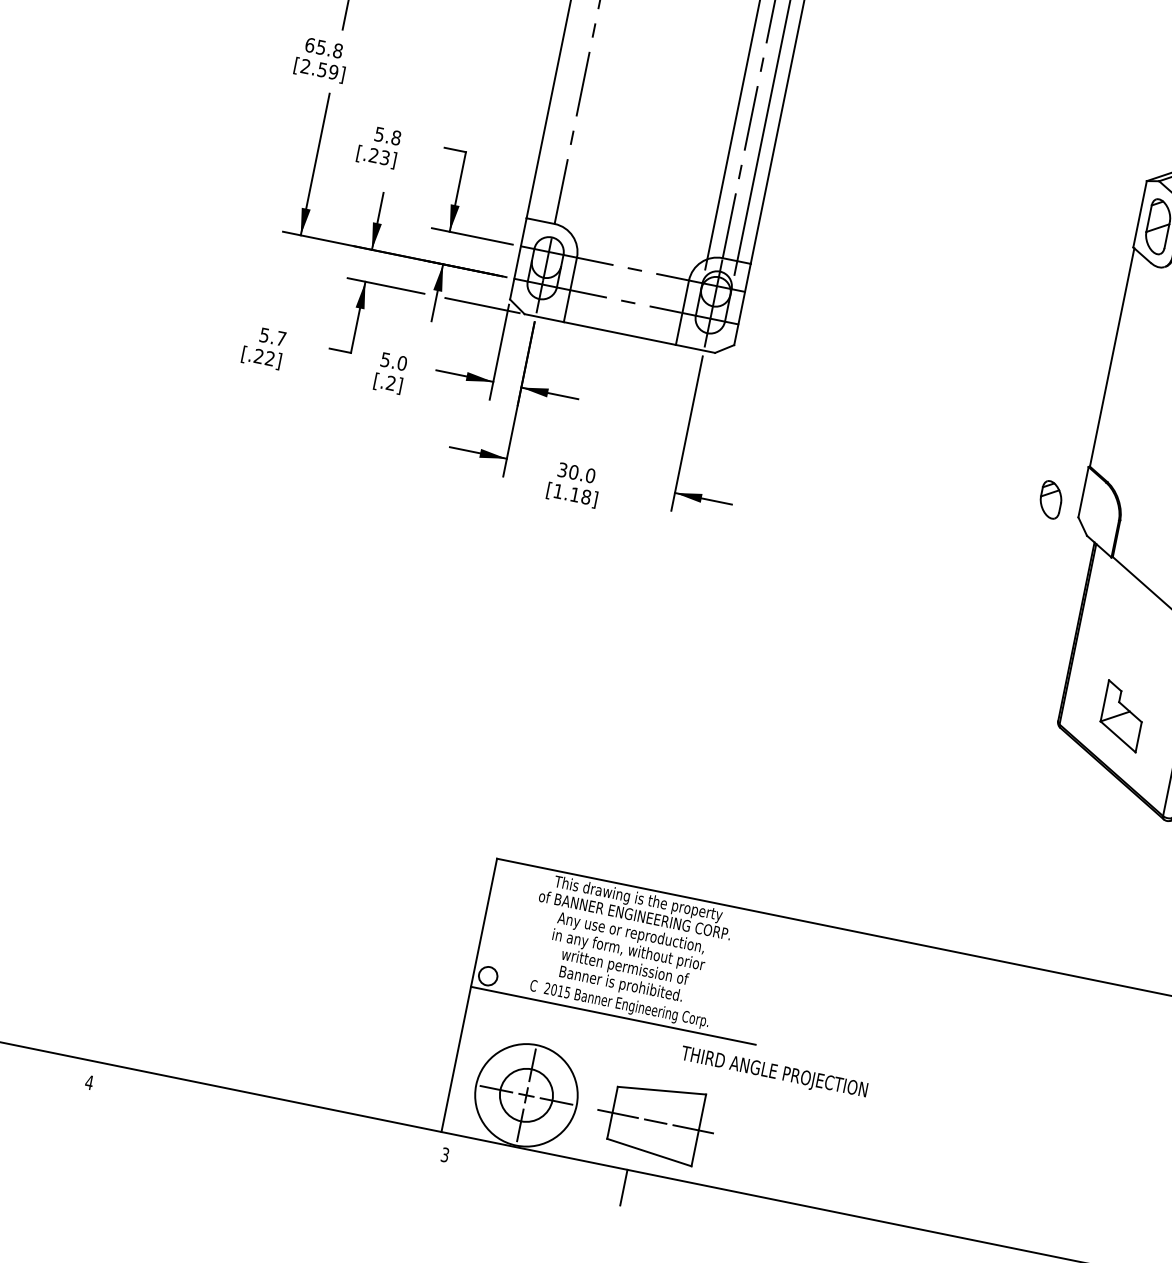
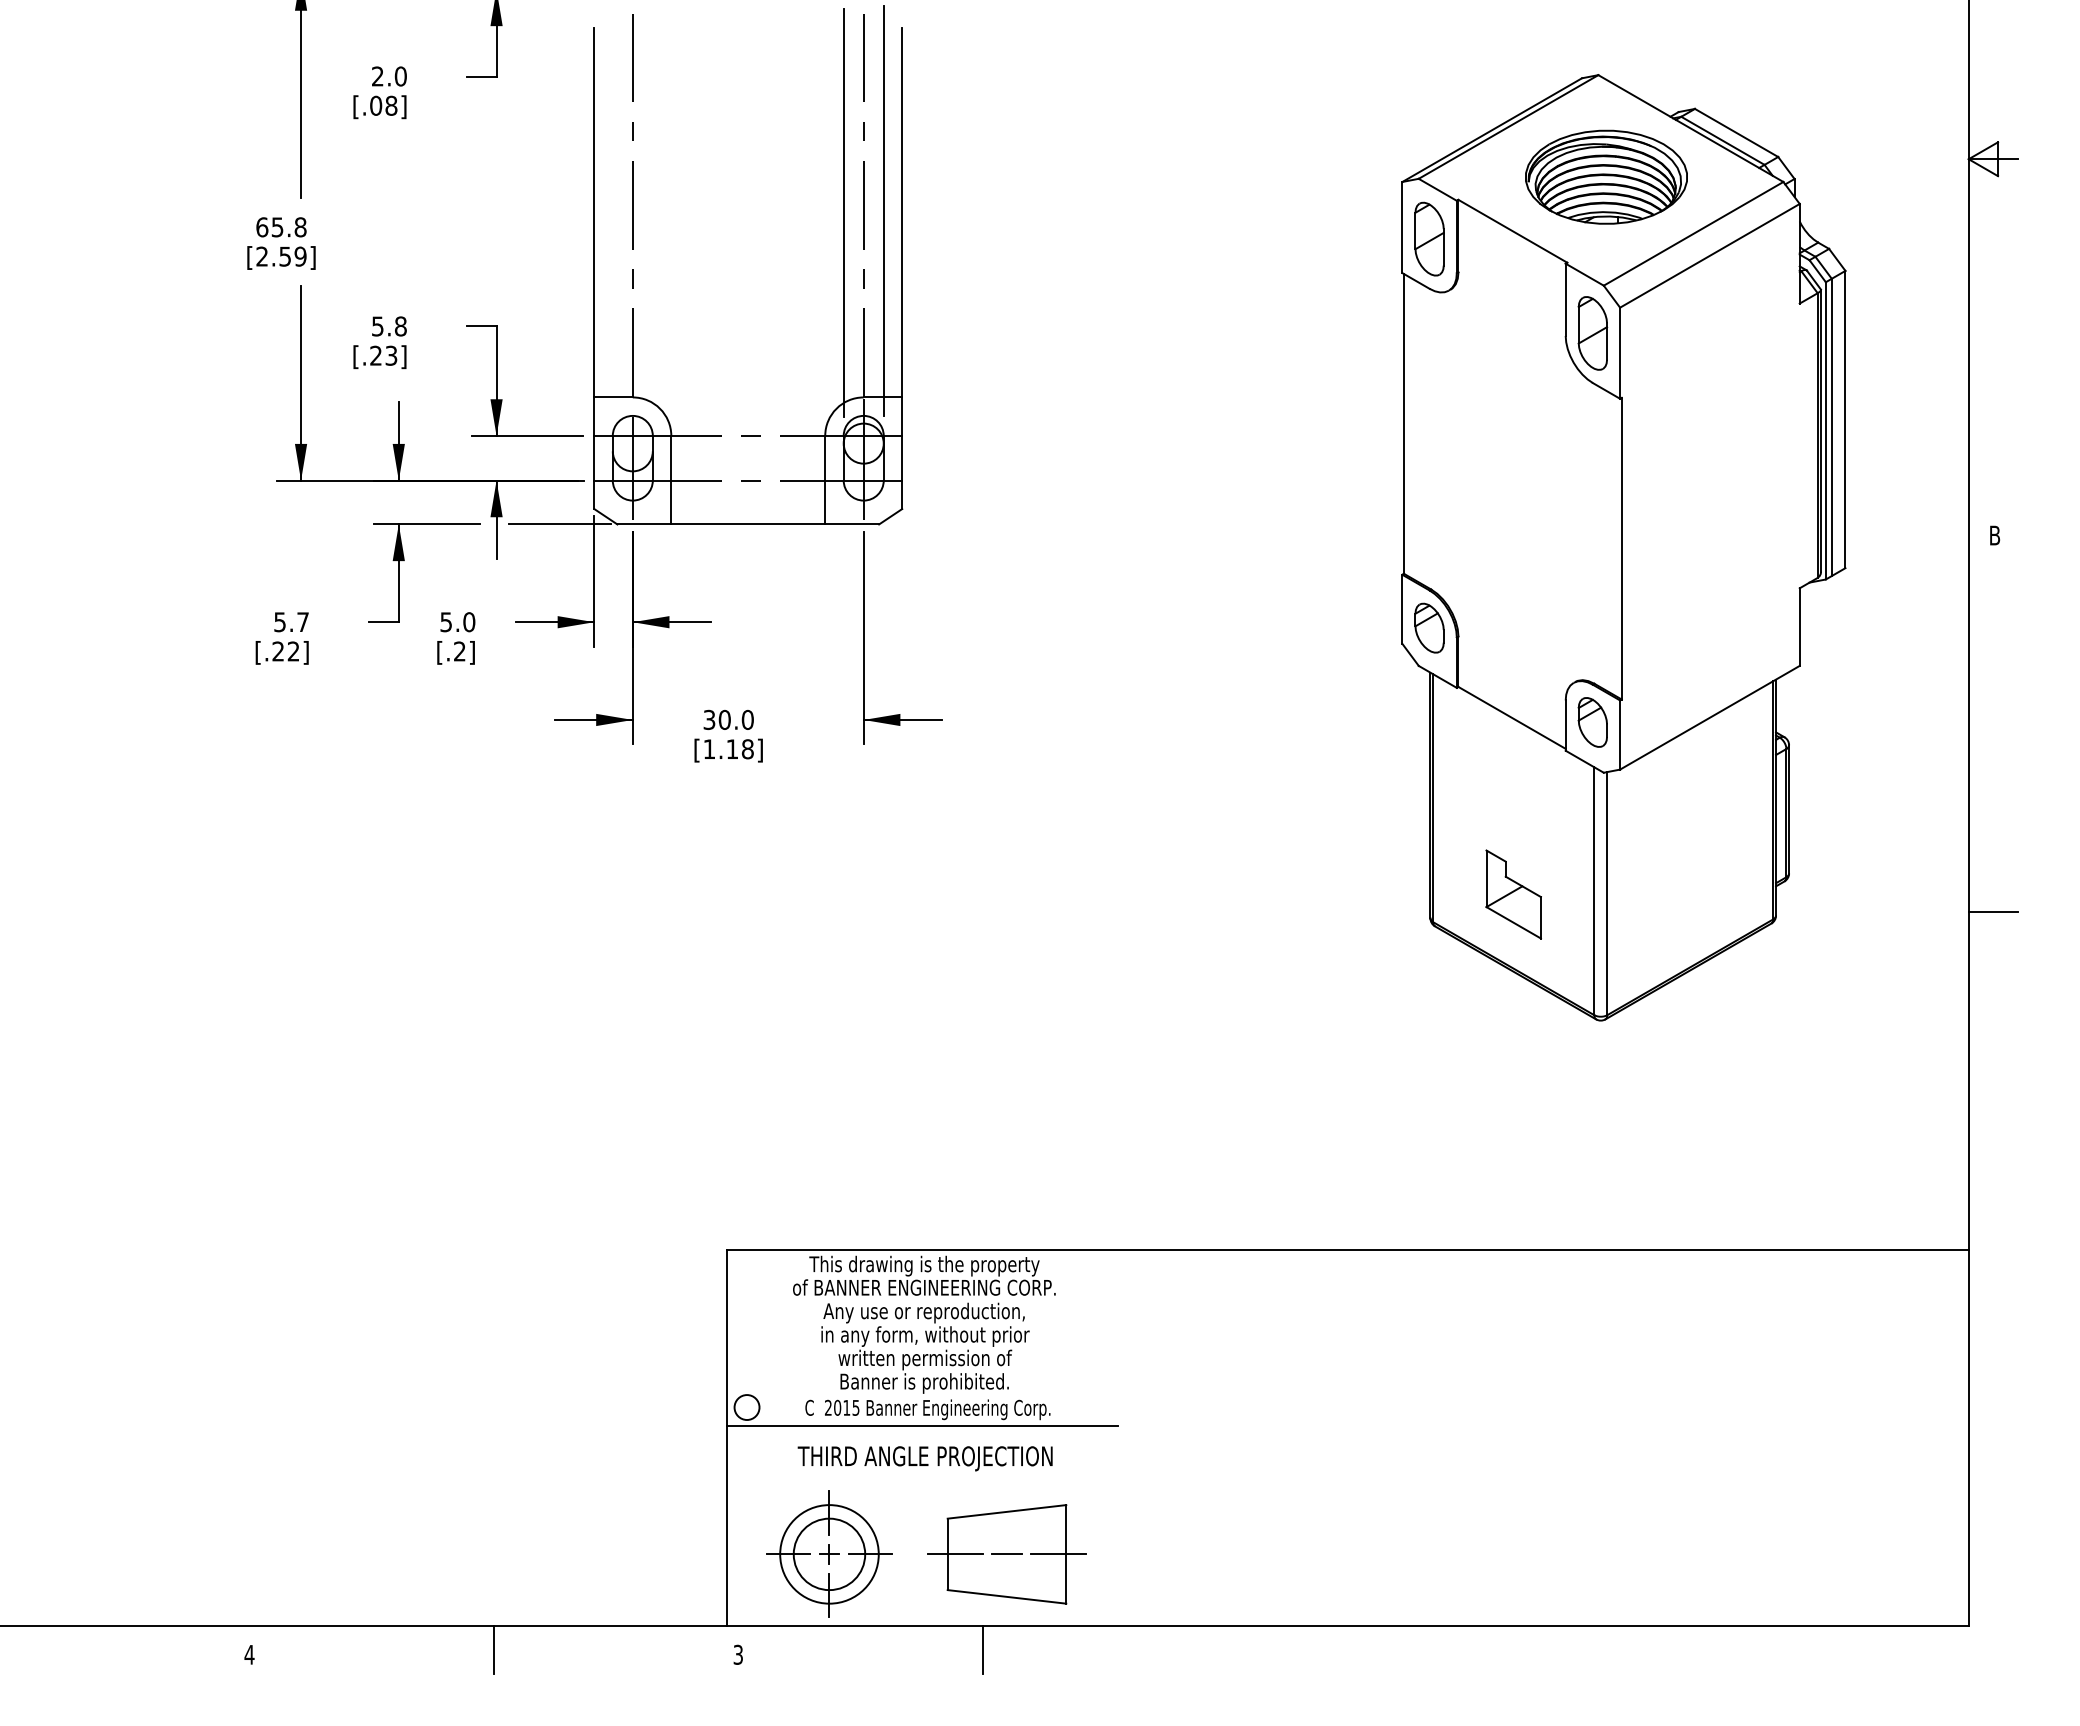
part: (1051, 499) -> (1429, 627), moved
text: (773, 1072) -> (924, 1458), moved
circle: (526, 1095) -> (829, 1554), size x0.71
line: (267, 1114) -> (493, 1649), added

